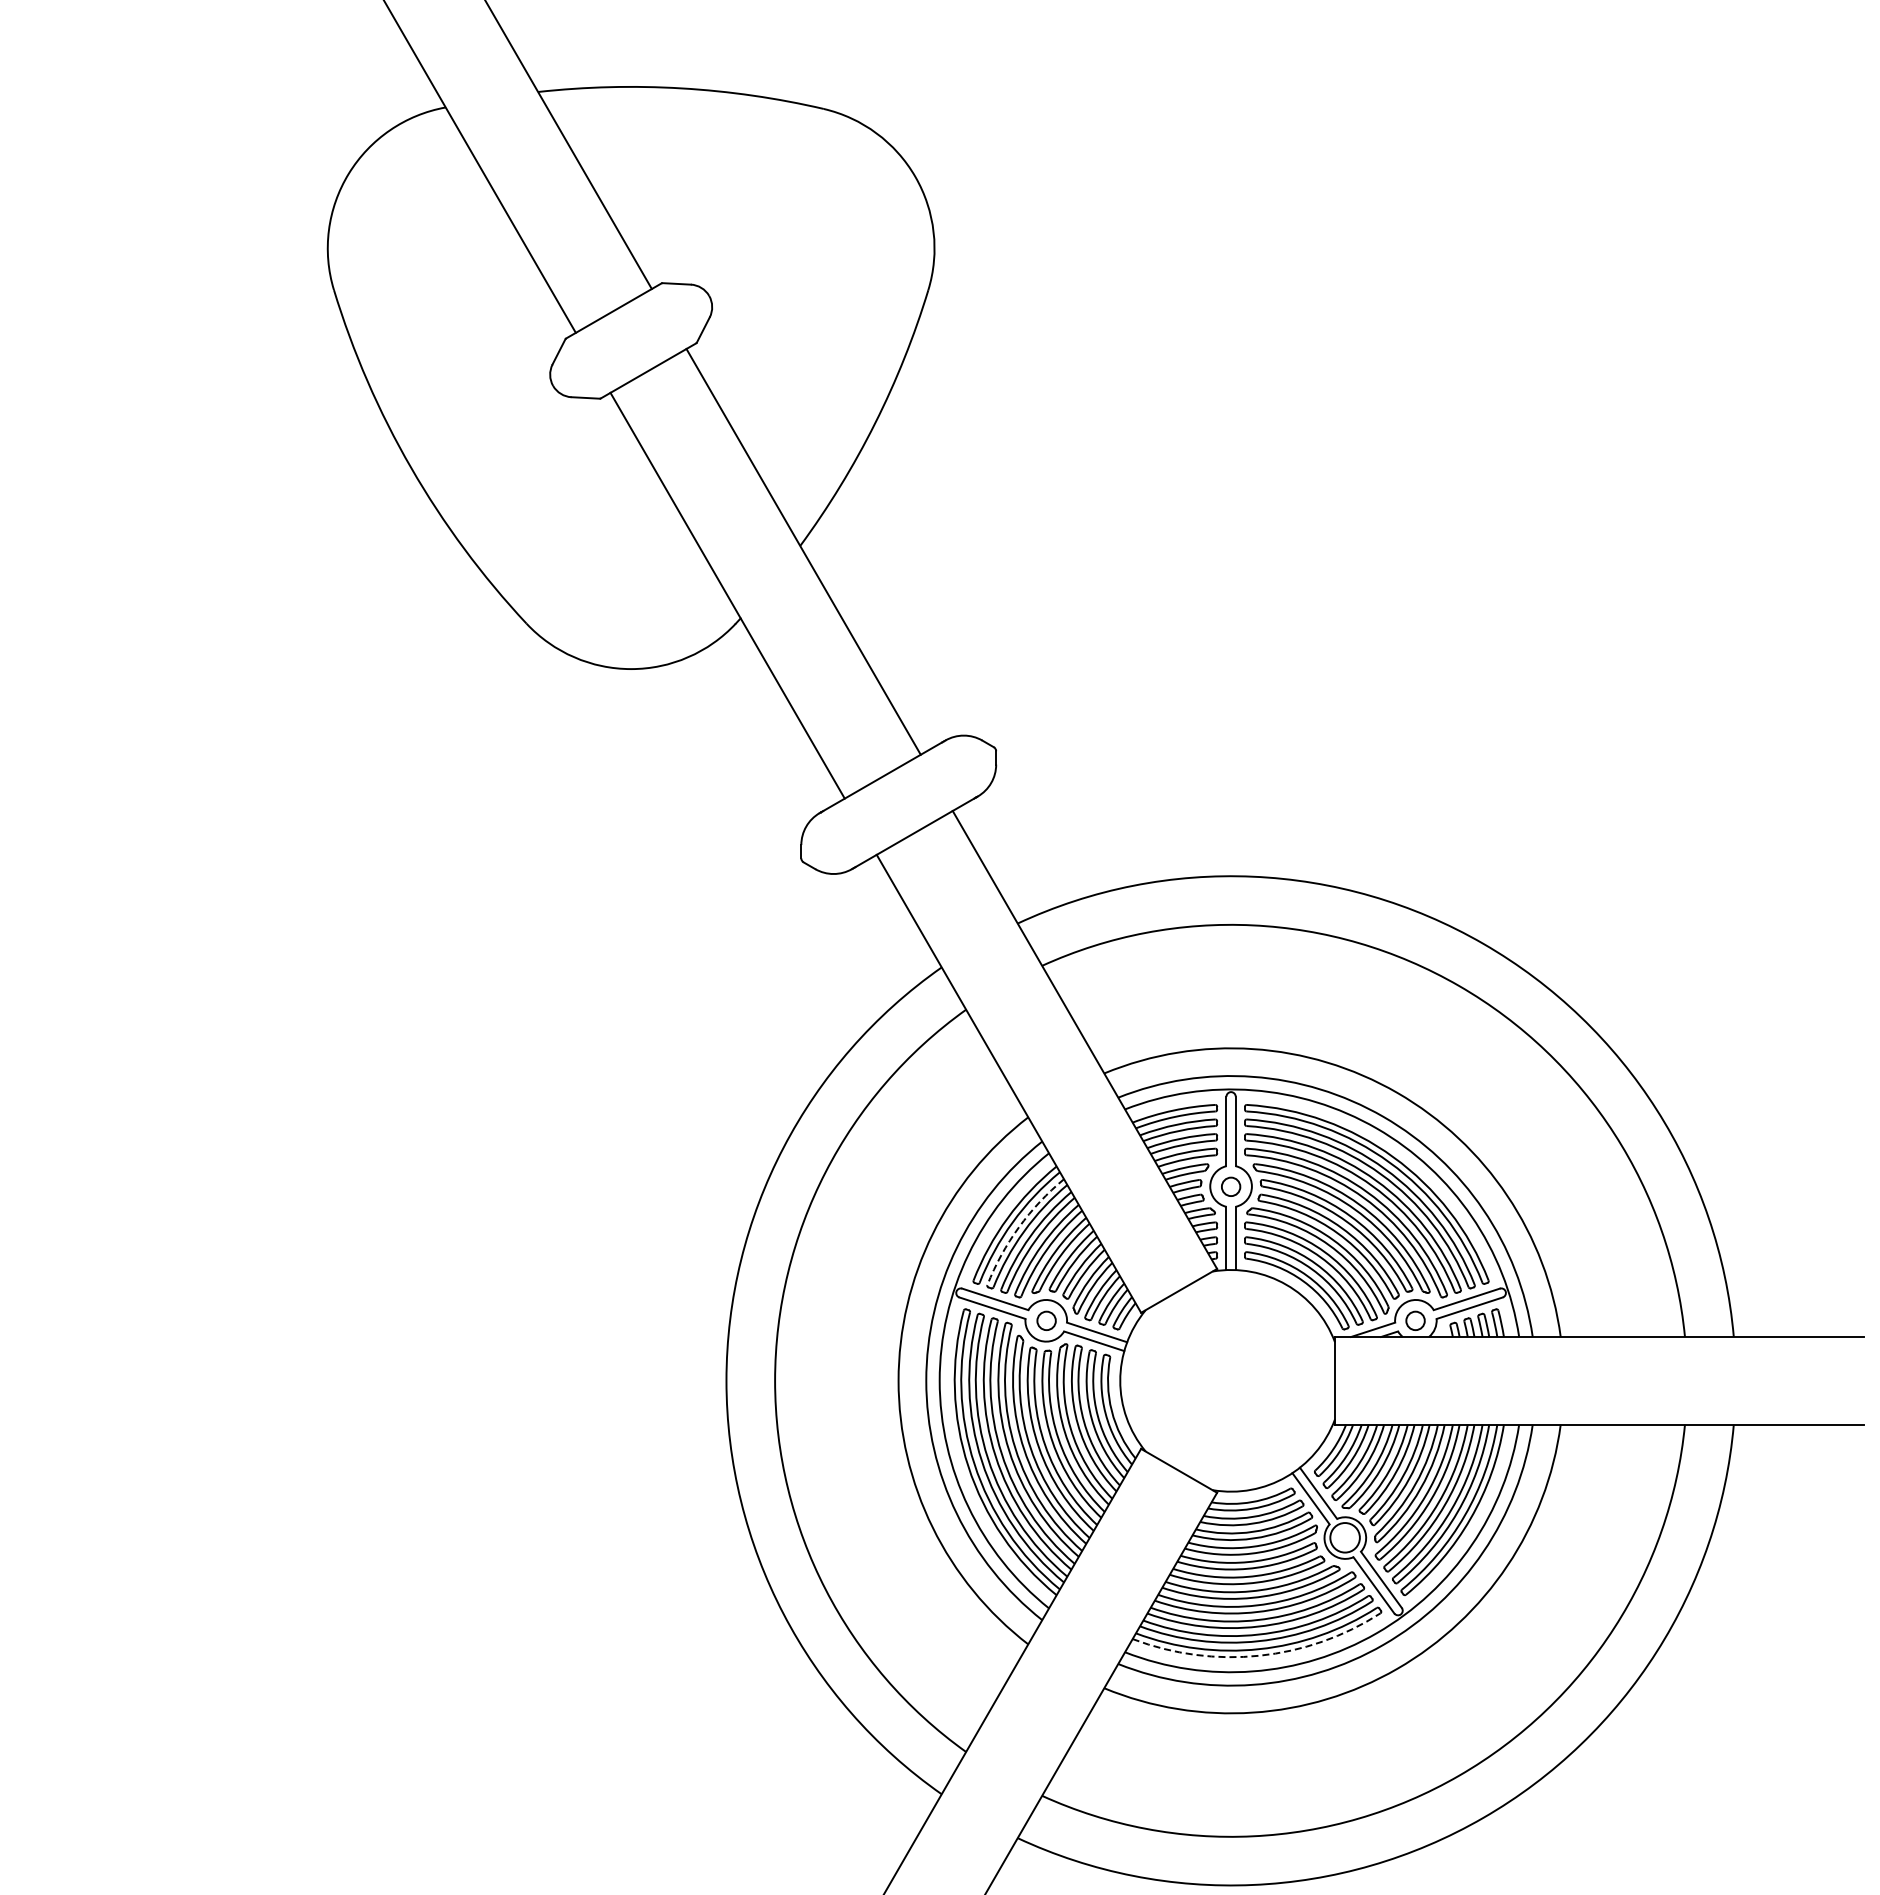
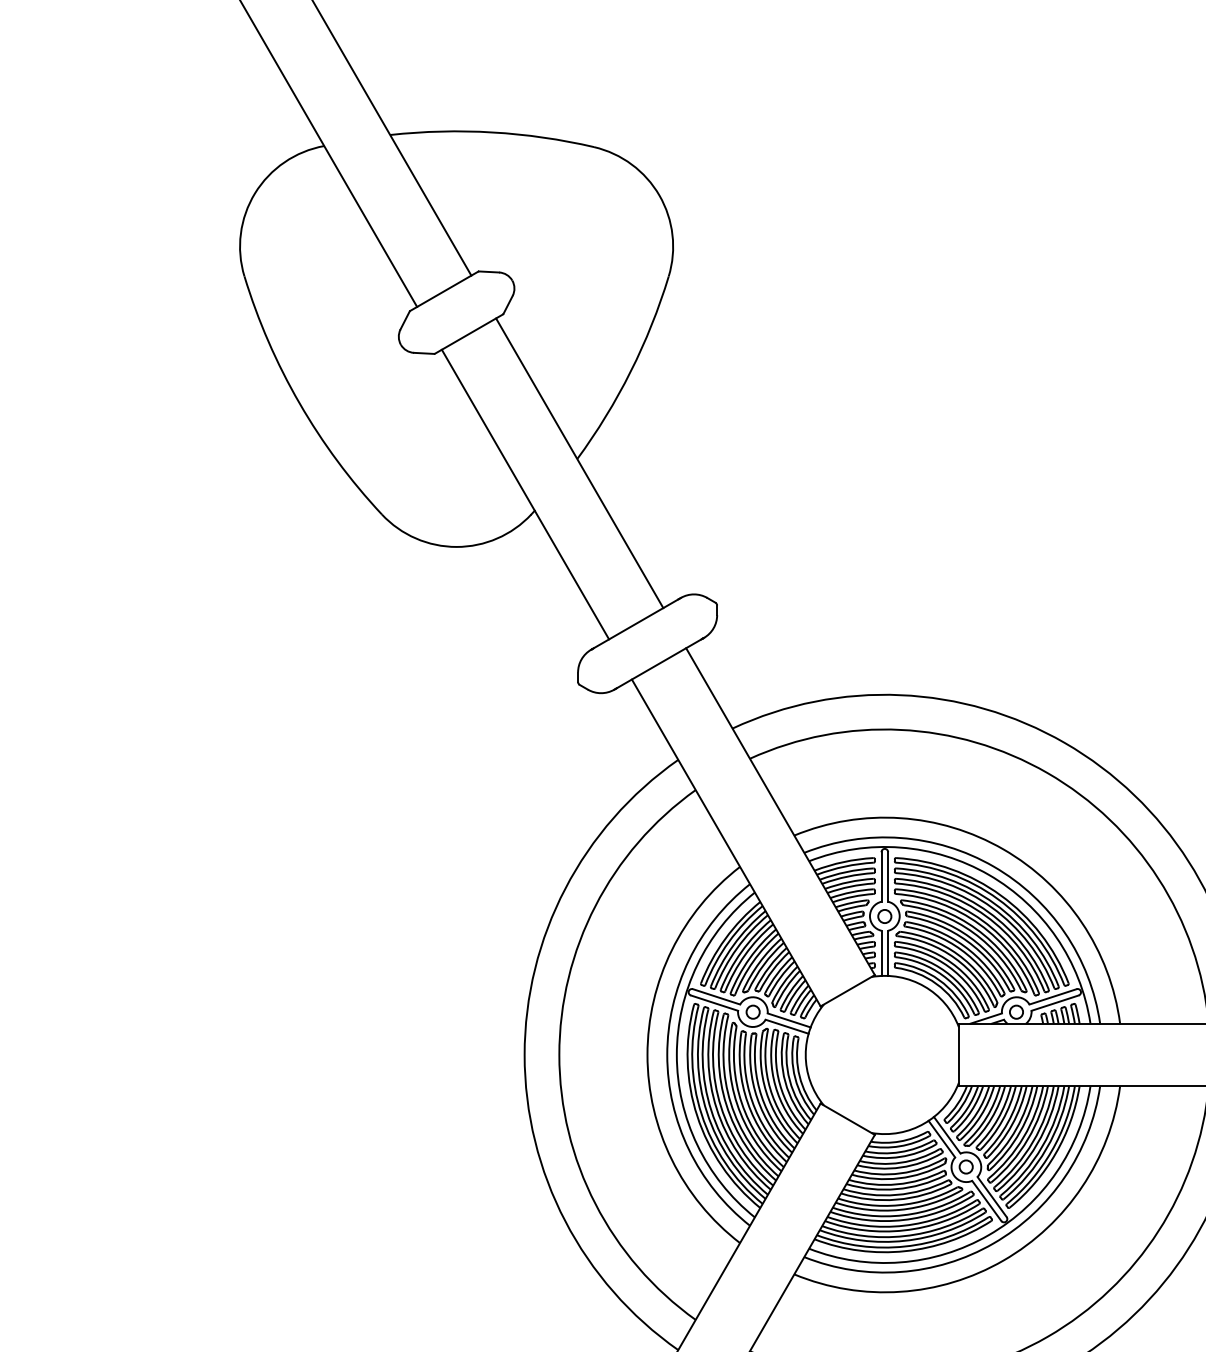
arc: (1018, 1227) -> (733, 945), dashed -> solid
circle: (1344, 1537) -> (965, 1166), size x0.62
arc: (1259, 1655) -> (905, 1251), dashed -> solid

